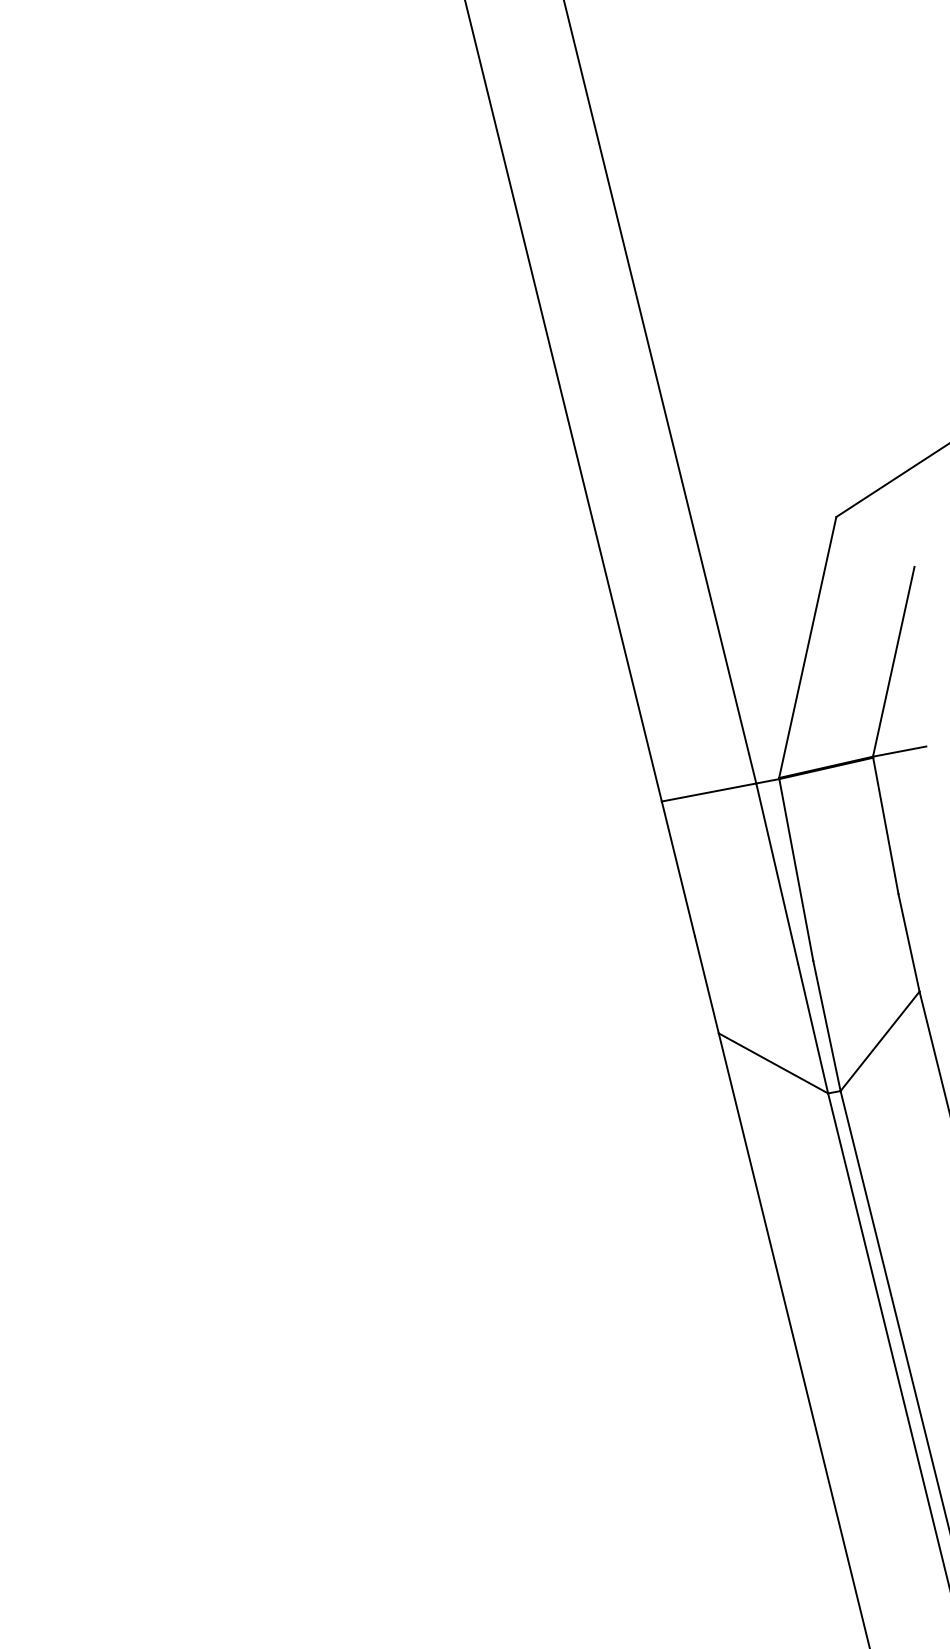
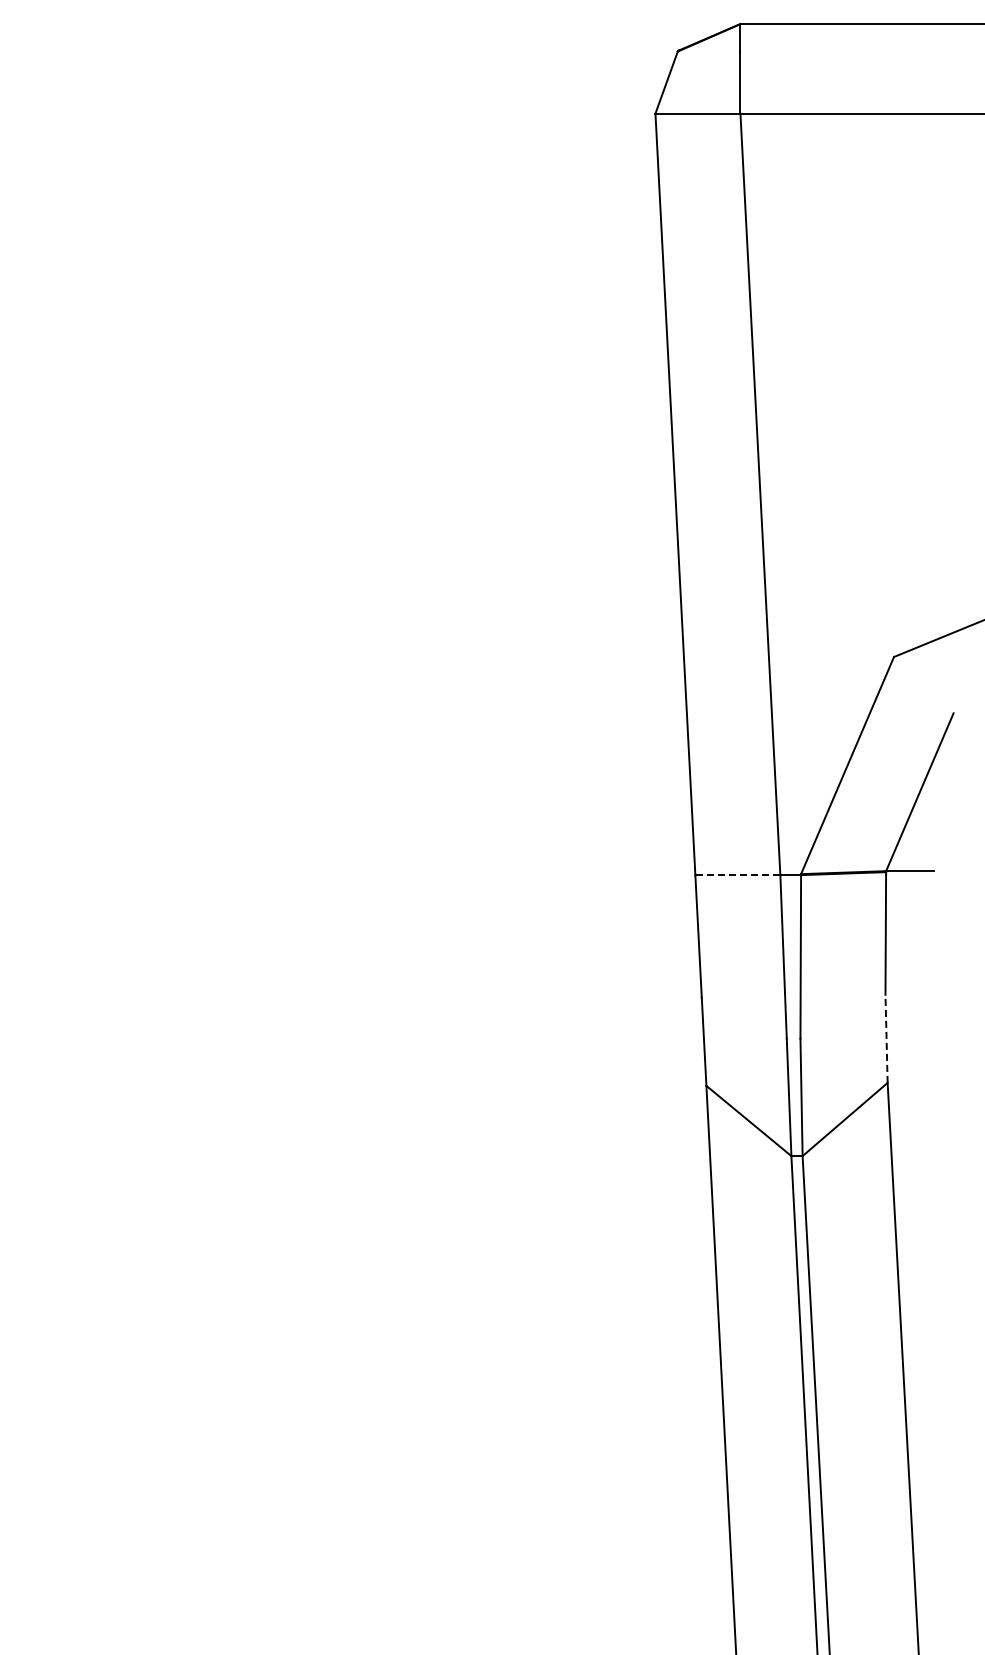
line: (708, 793) -> (737, 875), solid -> dashed
line: (908, 942) -> (886, 1038), solid -> dashed

